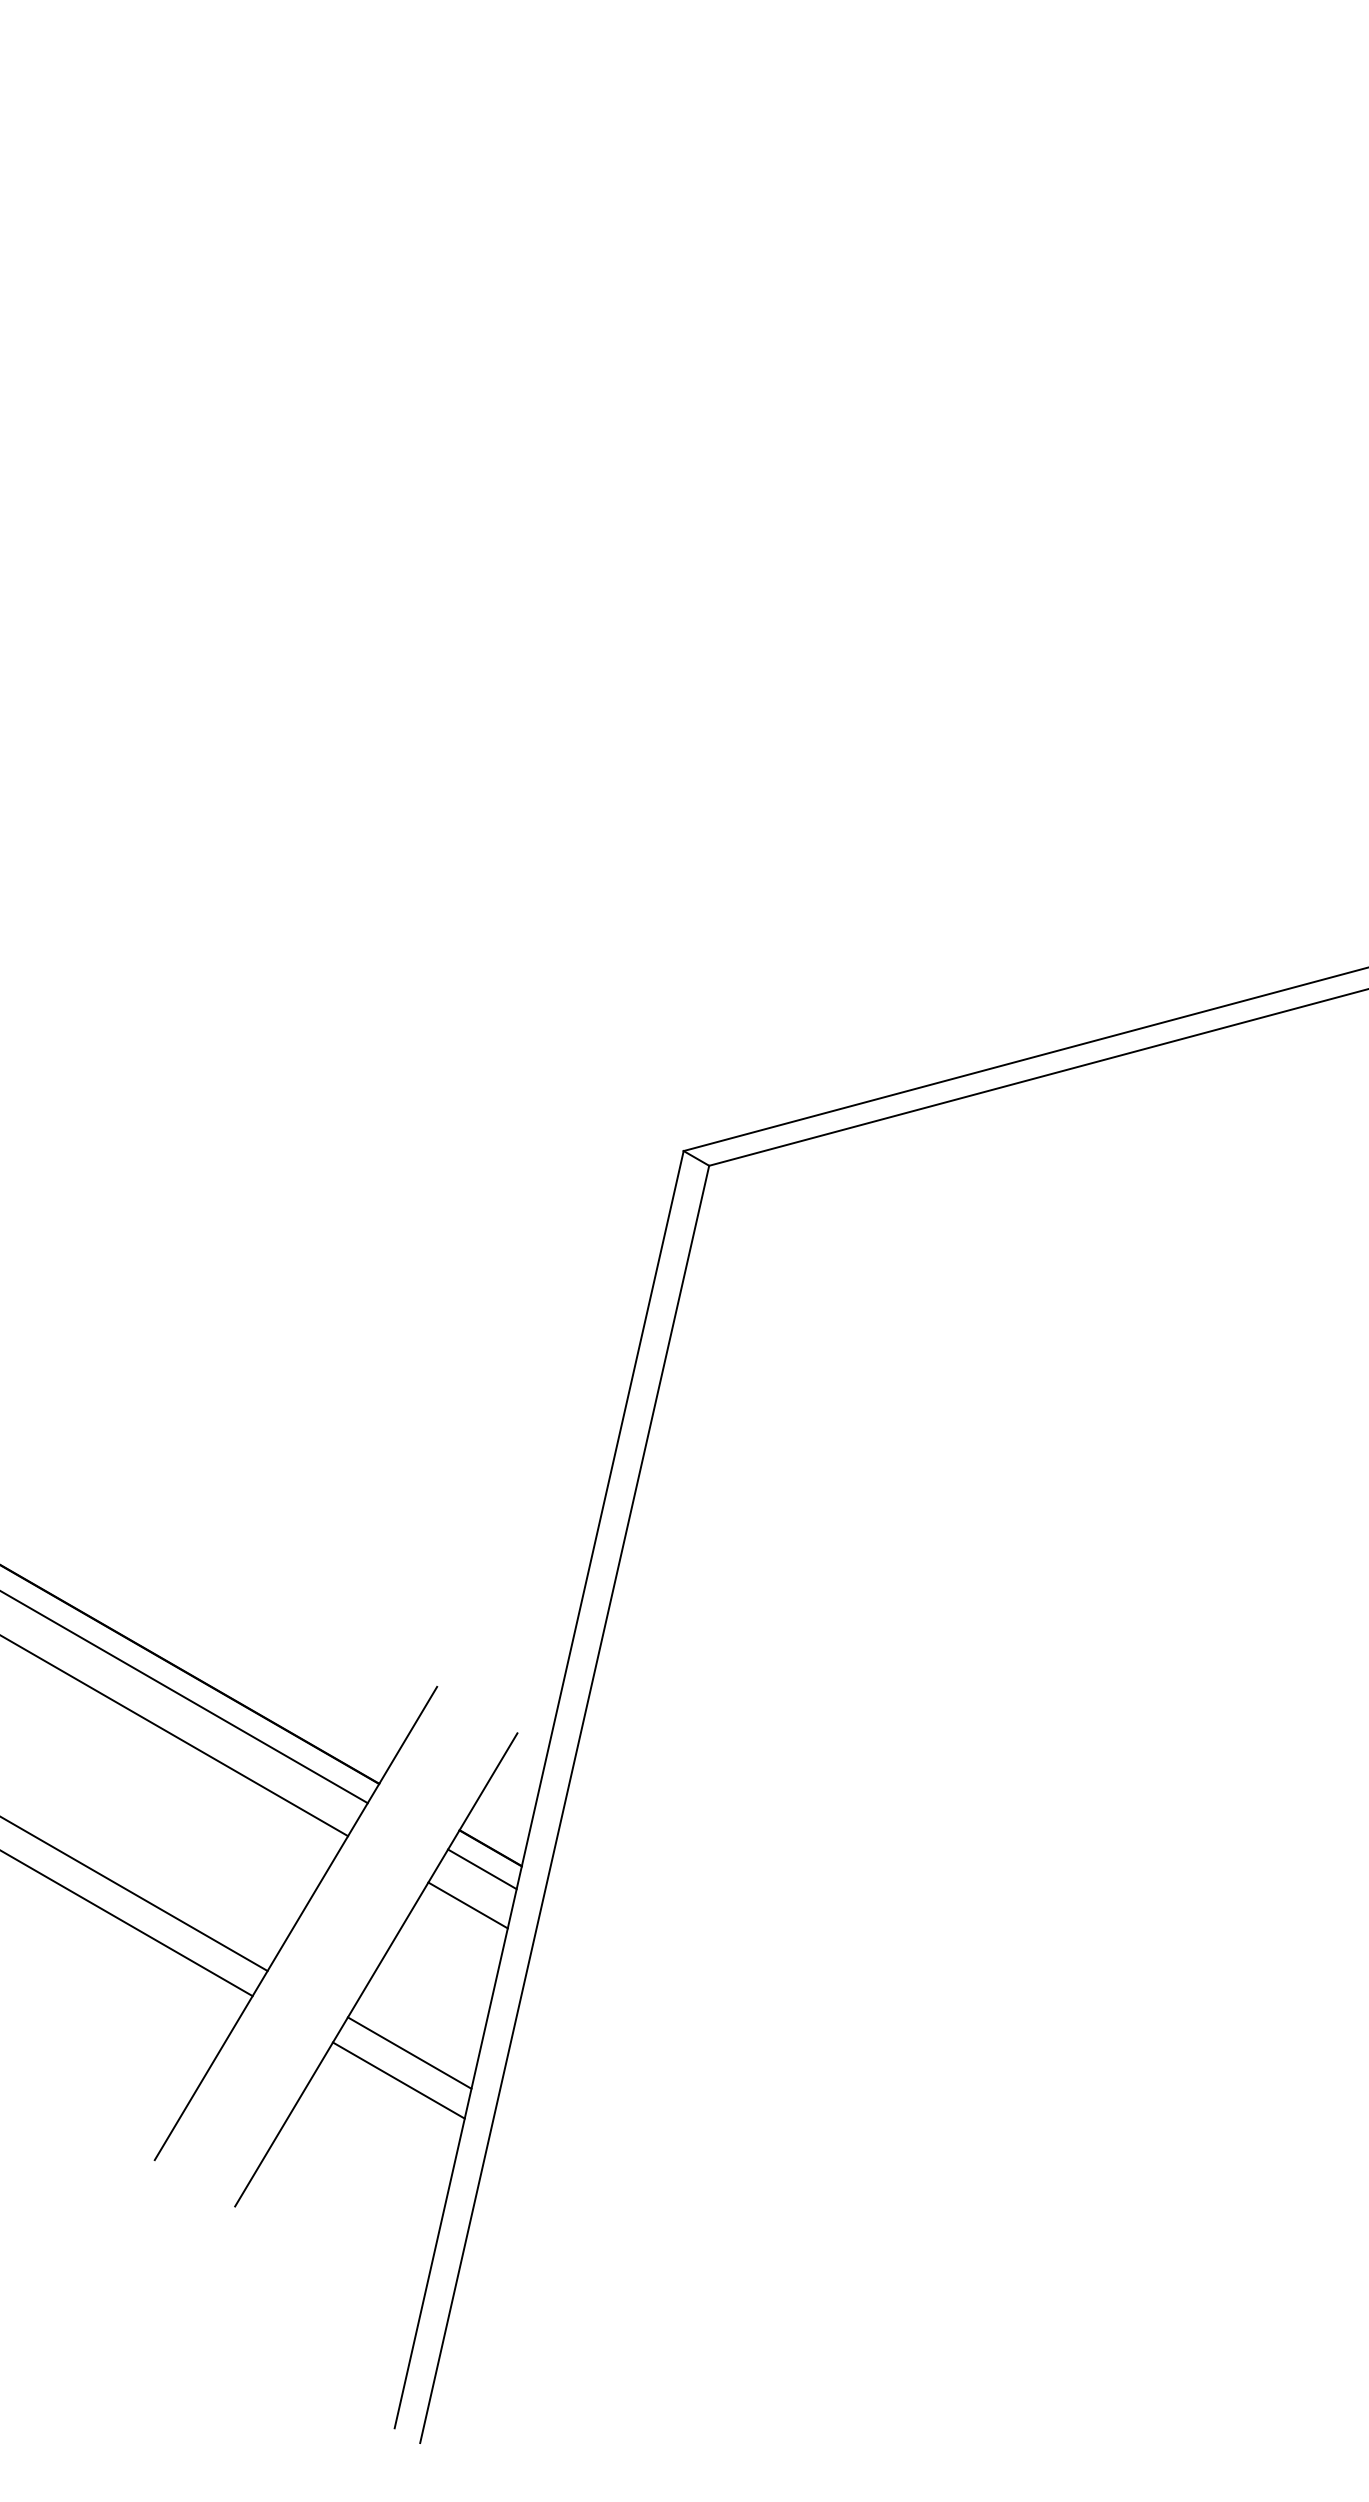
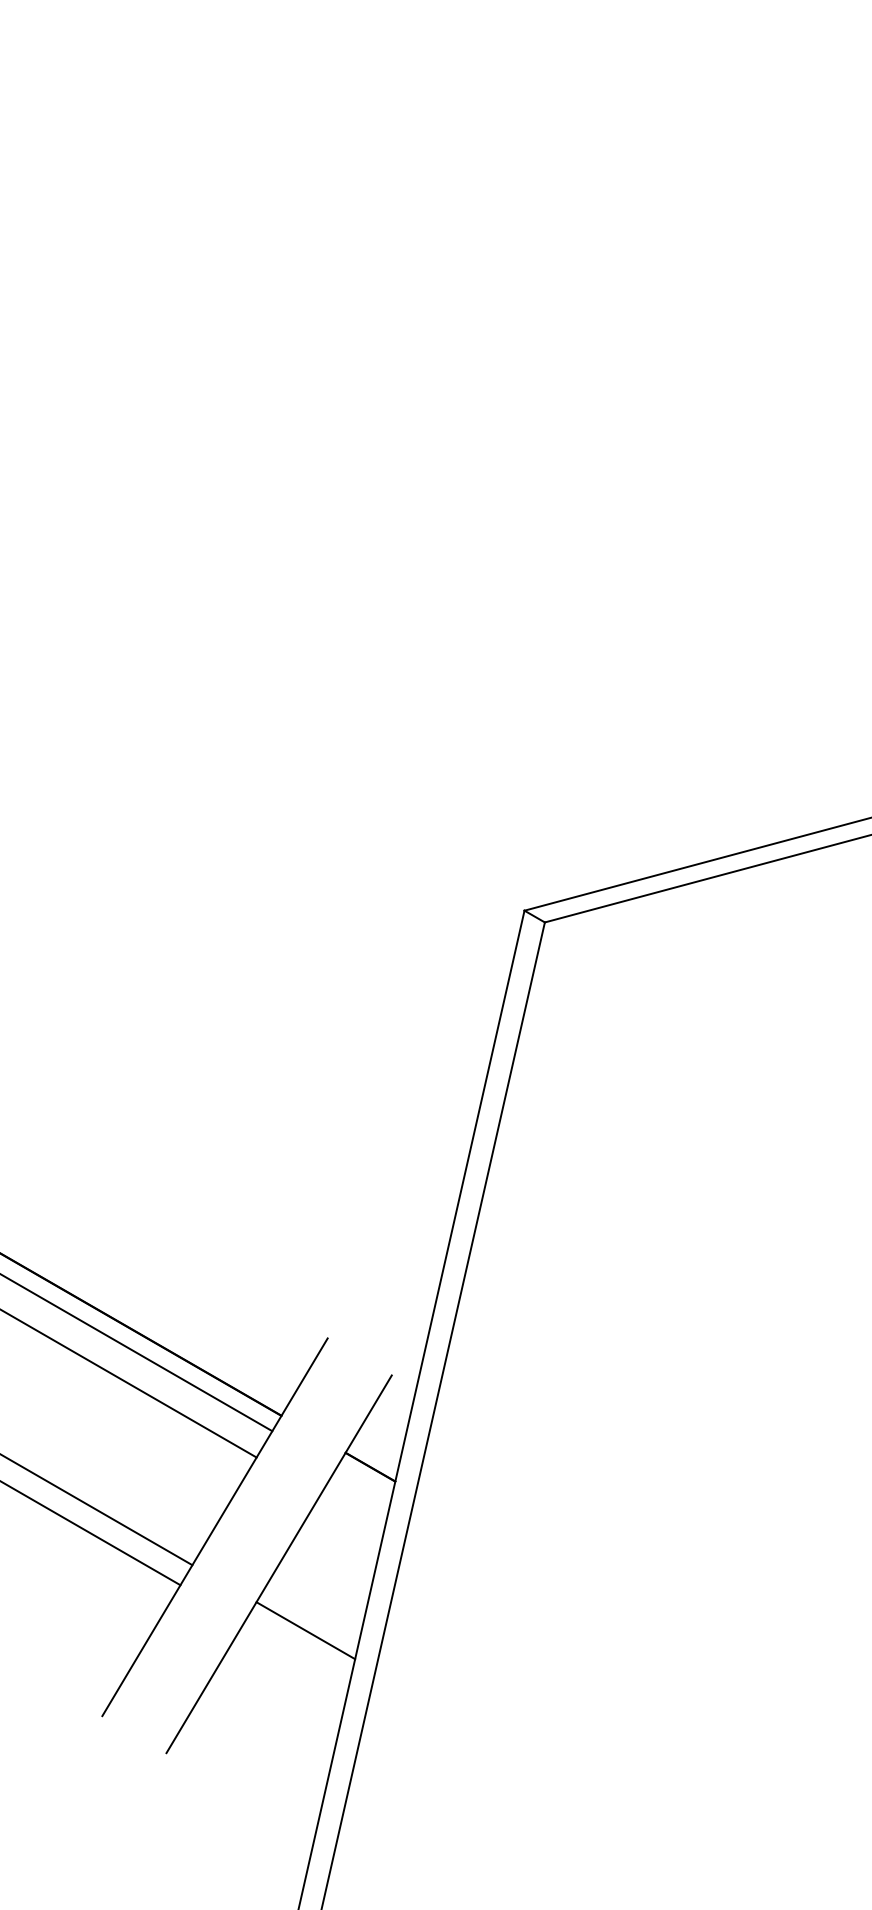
line: (482, 1869) -> (363, 1484), removed
line: (467, 1905) -> (351, 1512), removed
line: (398, 2080) -> (296, 1652), removed

